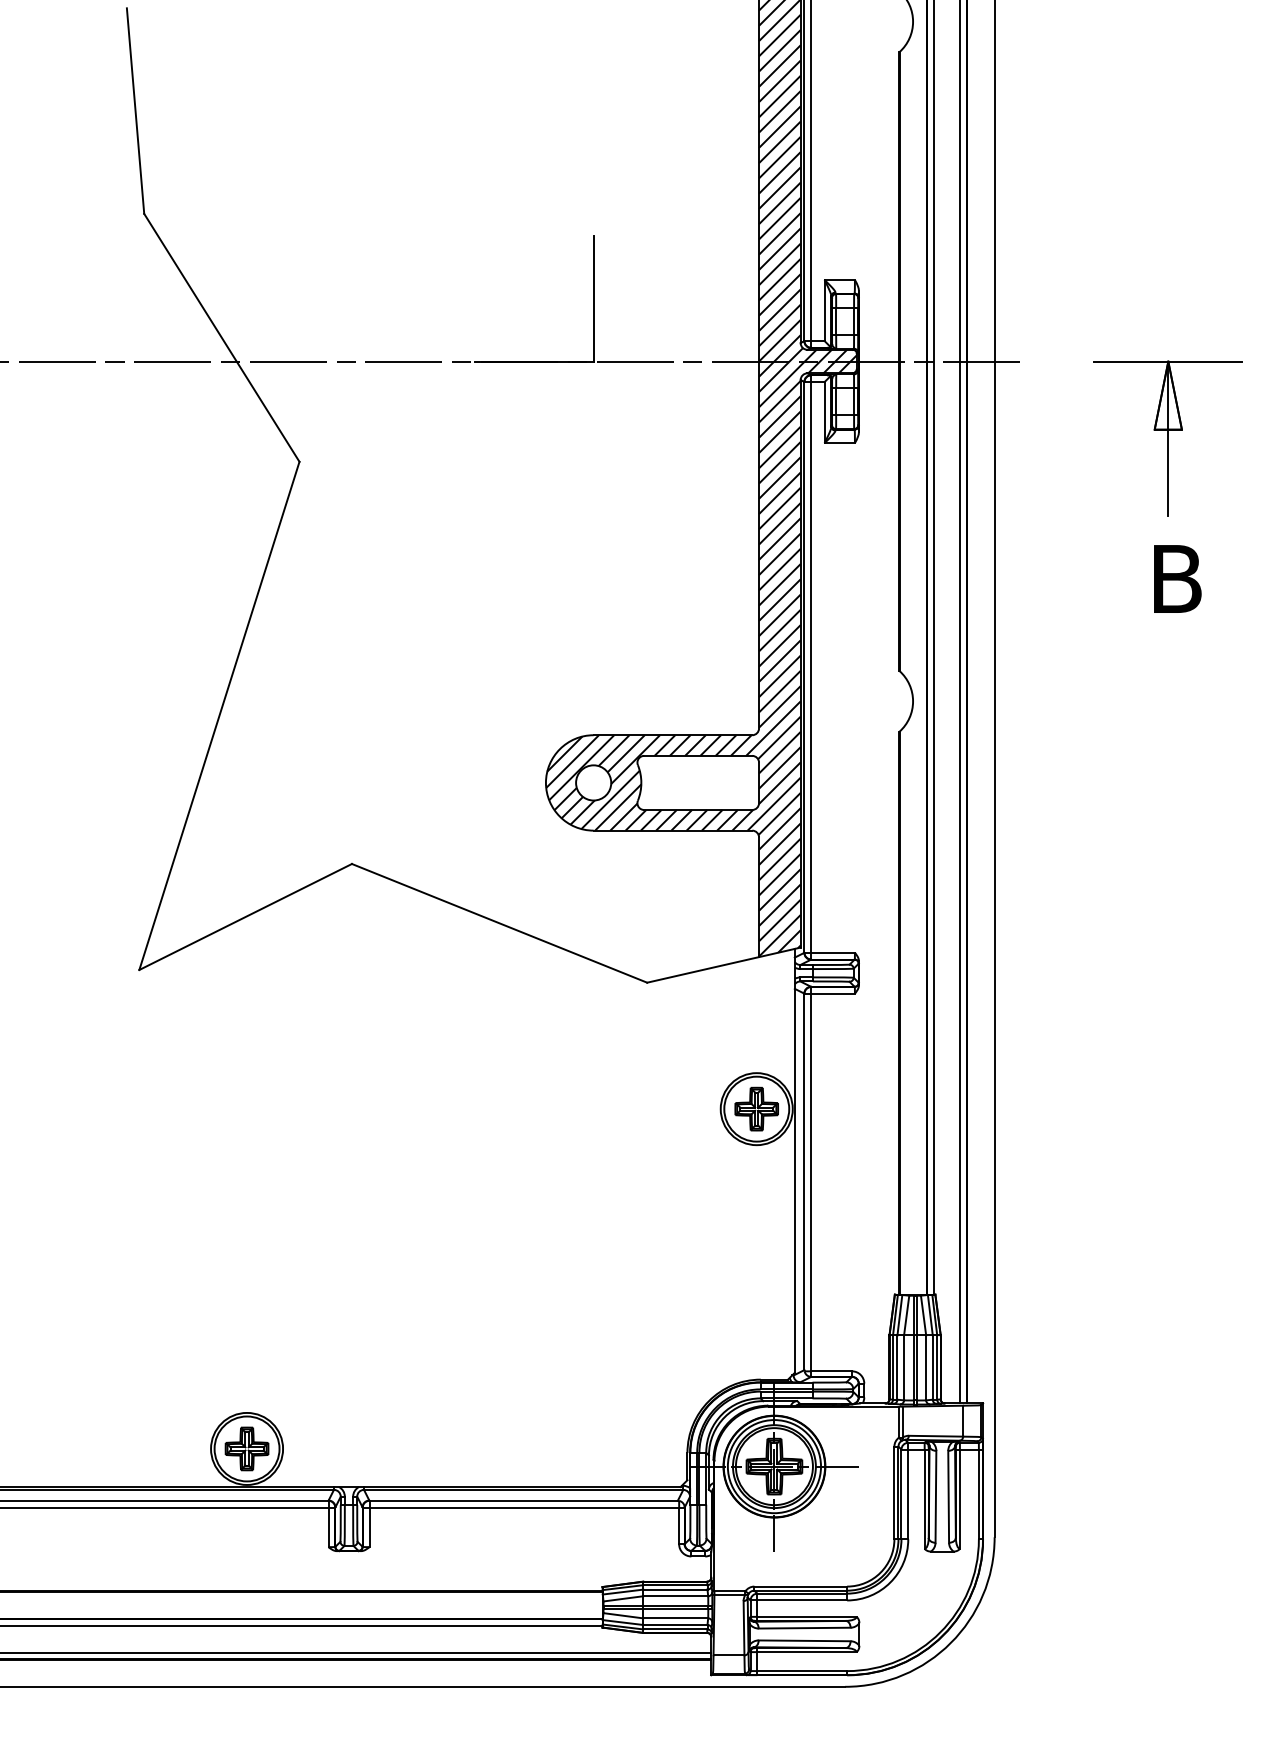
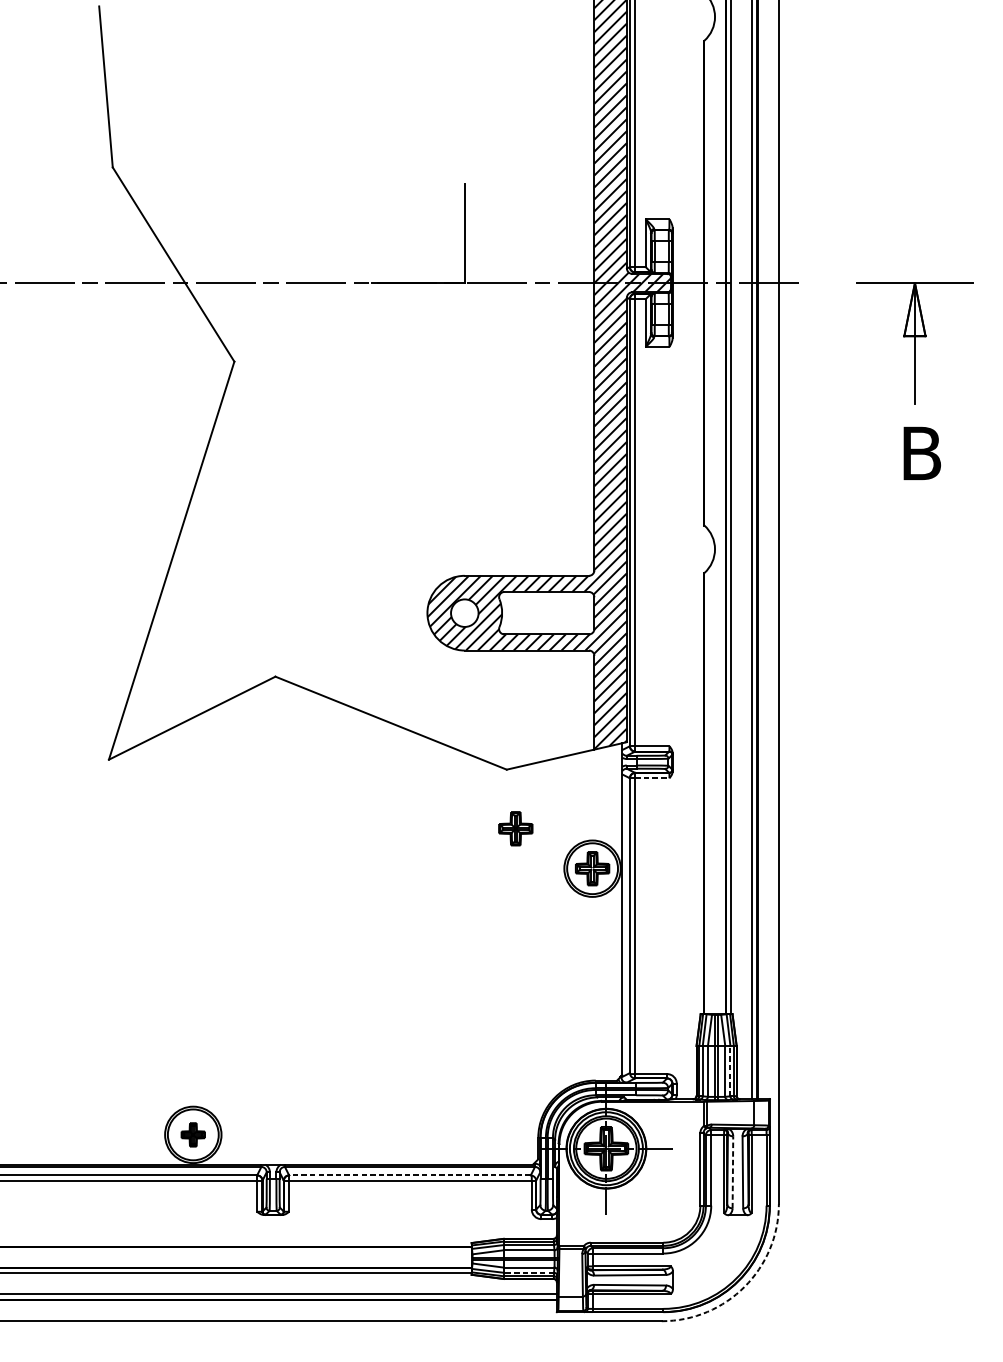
line: (833, 993) -> (652, 778), solid -> dashed
part: (658, 1057) -> (515, 828), added
line: (932, 1367) -> (730, 1071), solid -> dashed
part: (246, 1448) -> (192, 1134), size x0.7
line: (935, 1496) -> (732, 1172), solid -> dashed
line: (523, 1500) -> (409, 1175), solid -> dashed
line: (674, 1624) -> (528, 1272), solid -> dashed
arc: (950, 1643) -> (744, 1287), solid -> dashed

